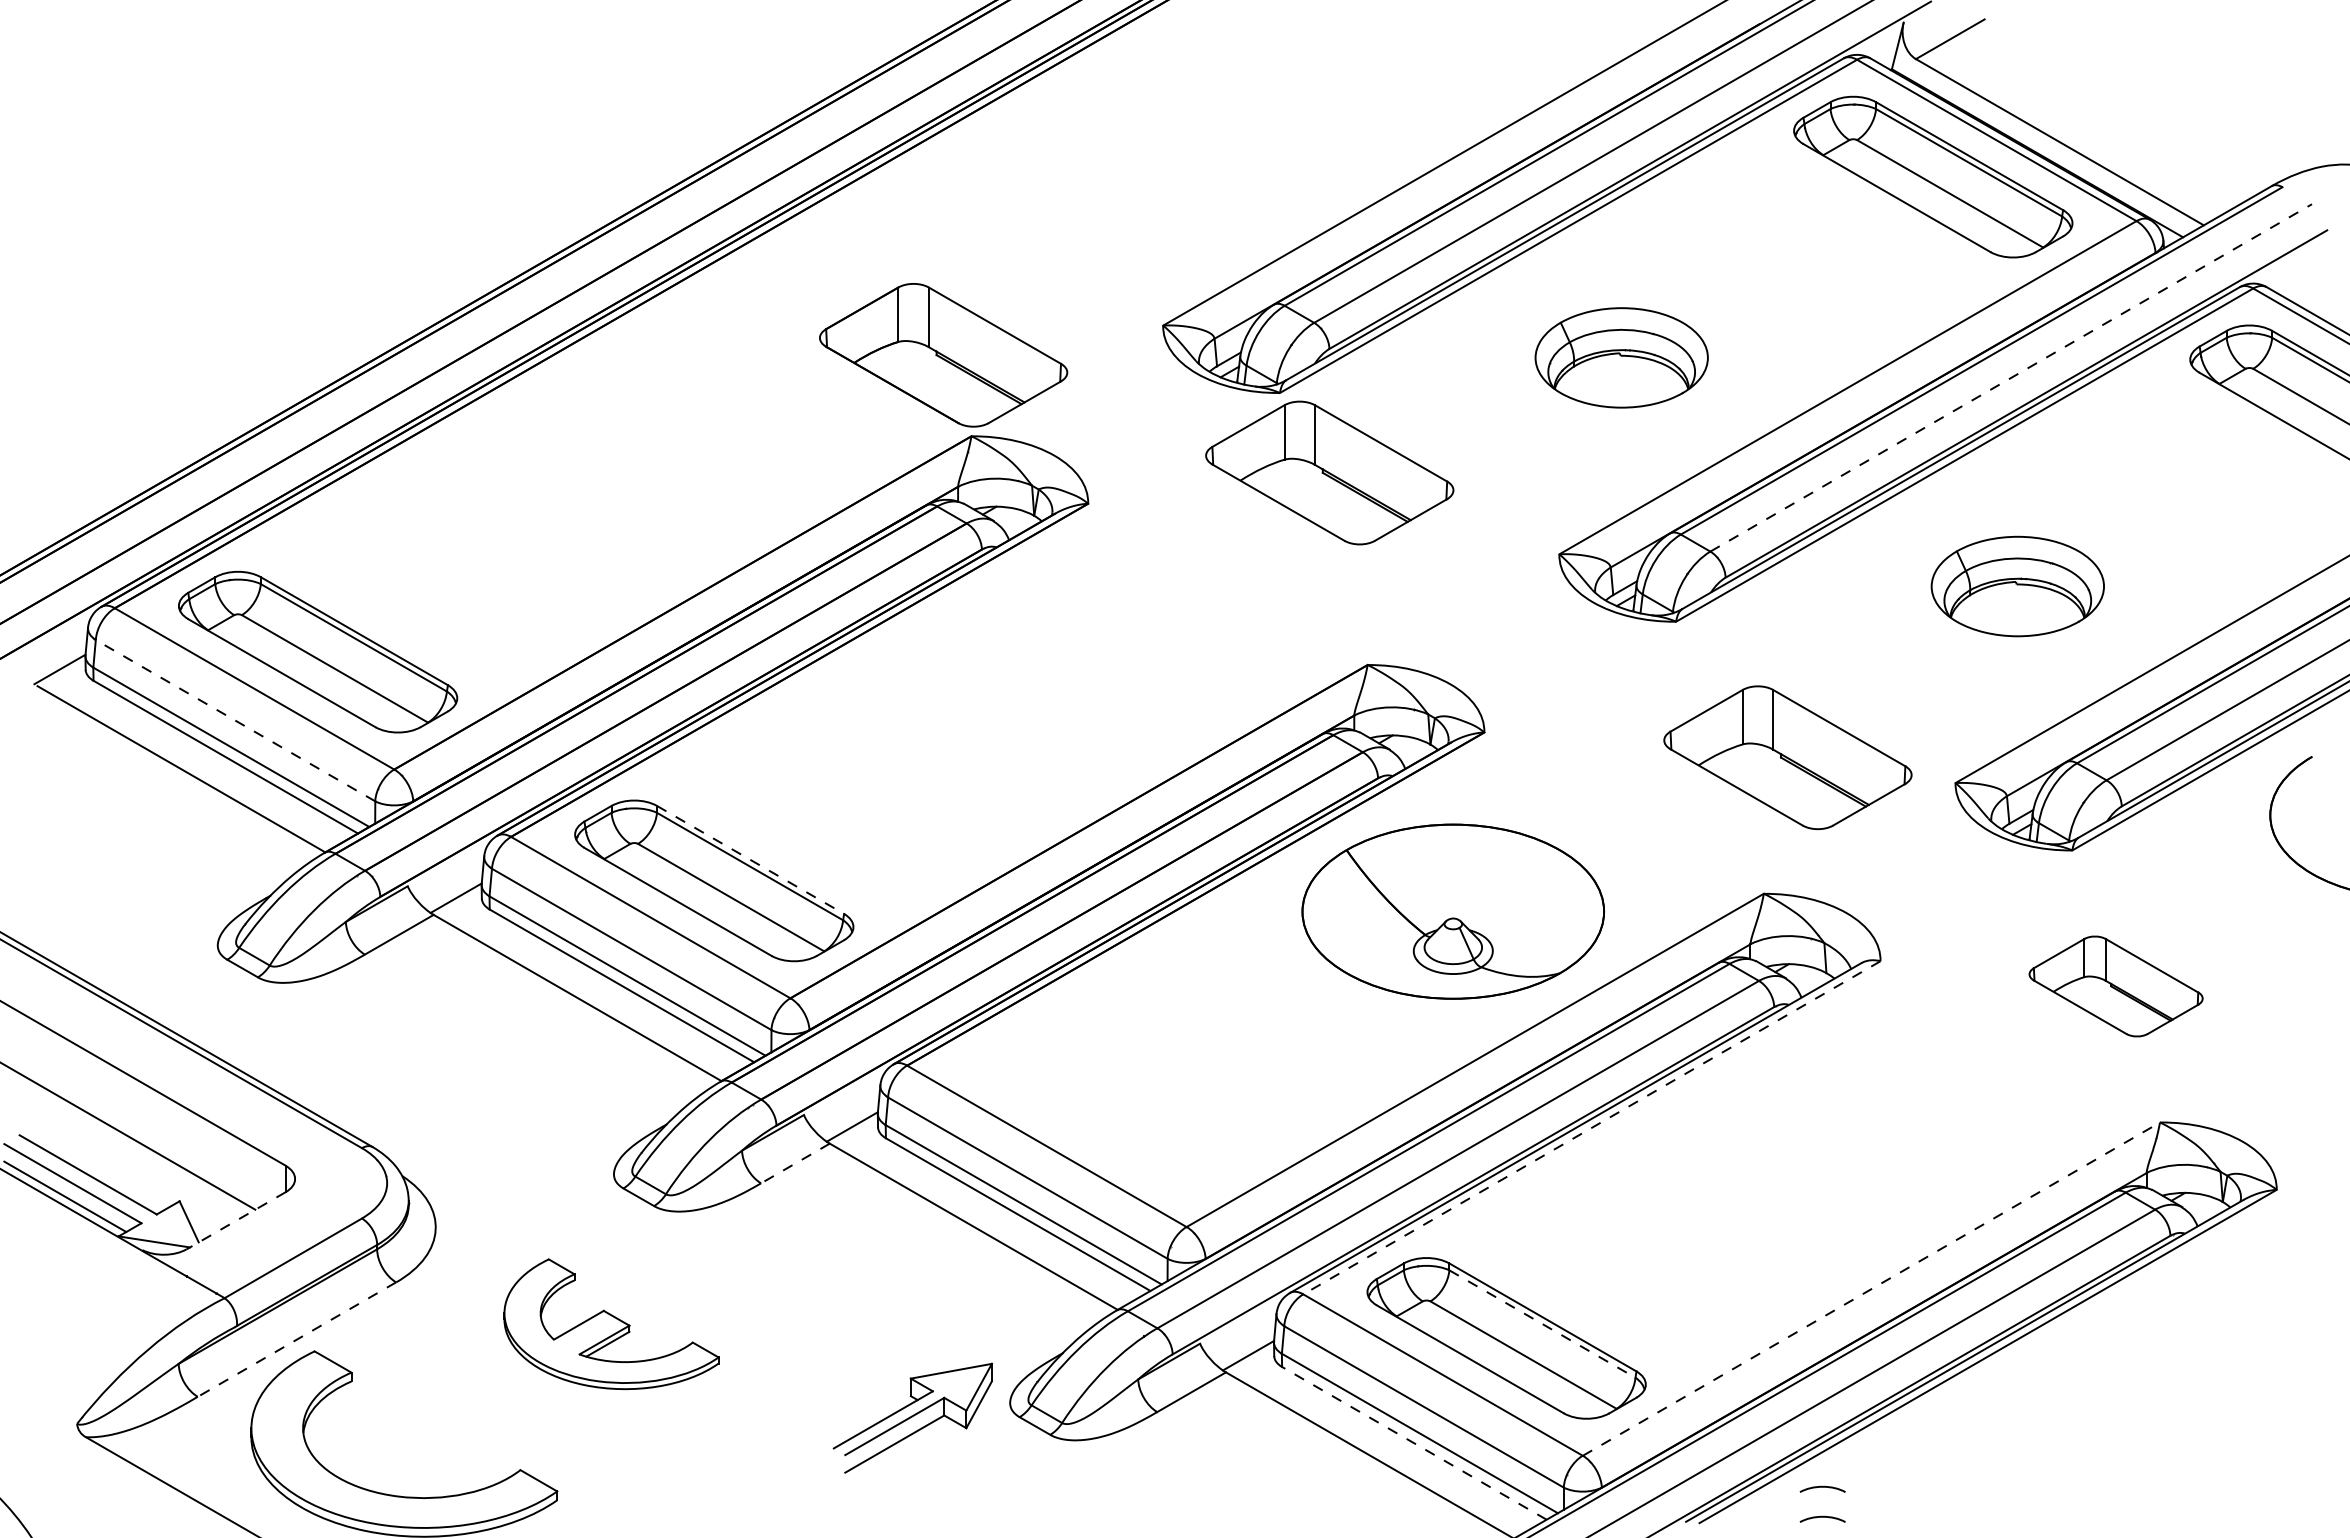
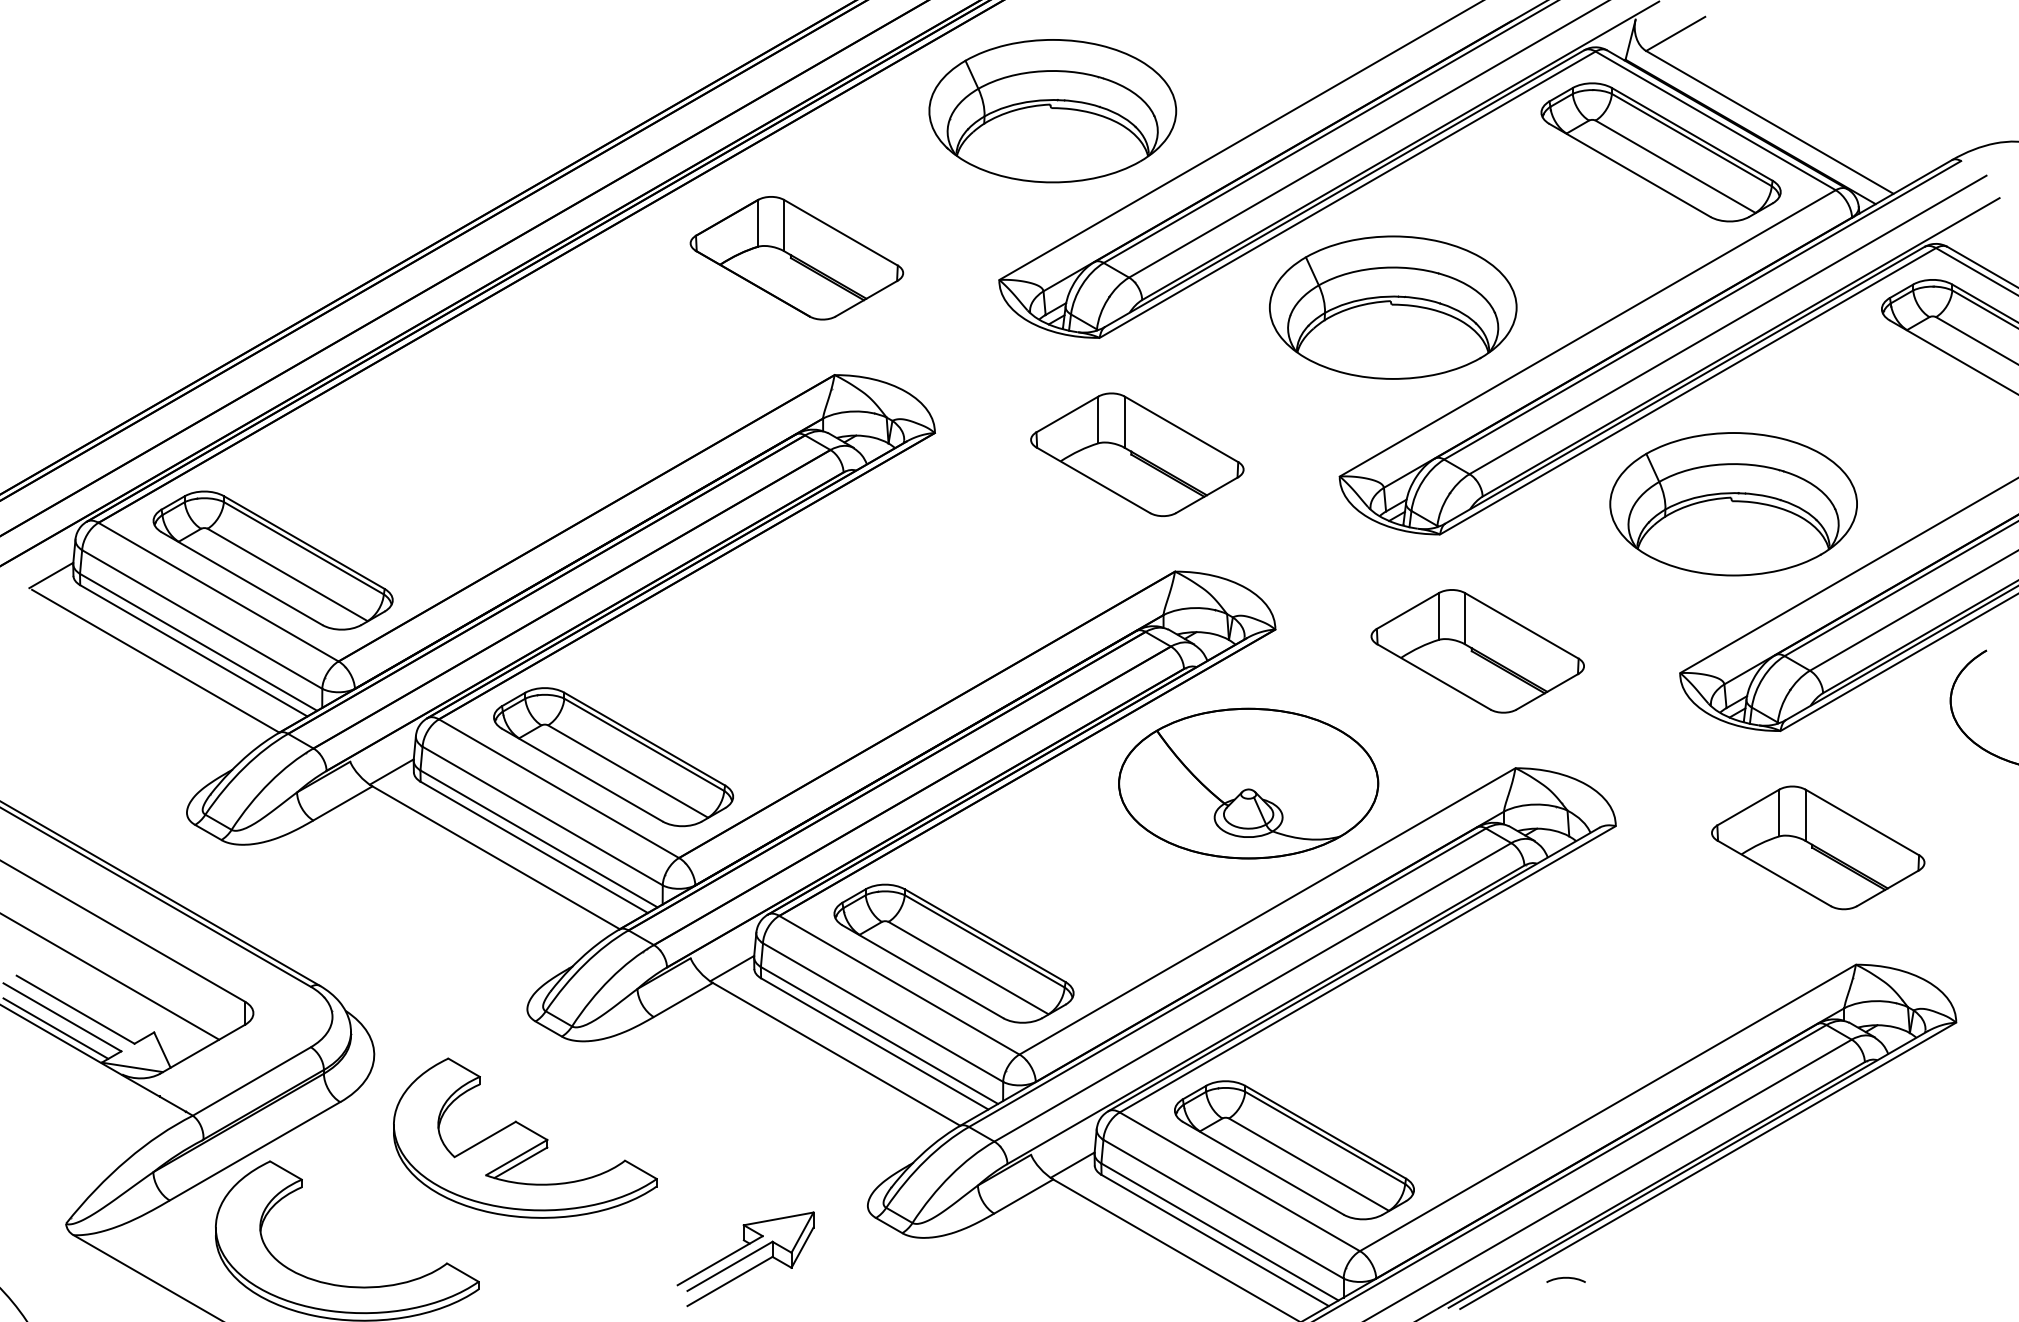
part: (1225, 128) -> (1052, 110), added
part: (943, 355) -> (796, 258), moved
part: (1621, 357) -> (1393, 307), size x1.67
line: (2011, 377) -> (1728, 324), dashed -> solid
part: (1329, 472) -> (1137, 454), moved
part: (2017, 586) -> (1733, 504), size x1.67
line: (235, 720) -> (202, 619), dashed -> solid
part: (1787, 757) -> (1477, 651), moved
line: (750, 859) -> (644, 738), dashed -> solid
part: (2115, 986) -> (1817, 847), size x1.43
part: (1110, 1109) -> (954, 953), added
line: (1591, 1128) -> (1367, 969), dashed -> solid
line: (795, 1163) -> (683, 999), dashed -> solid
line: (235, 1220) -> (202, 1048), dashed -> solid
line: (1871, 1288) -> (1608, 1107), dashed -> solid
part: (611, 1323) -> (525, 1137), size x1.43
line: (1542, 1324) -> (1325, 1138), dashed -> solid
line: (296, 1339) -> (254, 1151), dashed -> solid
part: (912, 1417) -> (745, 1258), moved
line: (1414, 1443) -> (1215, 1240), dashed -> solid
curve: (1822, 1517) -> (1565, 1304), removed

